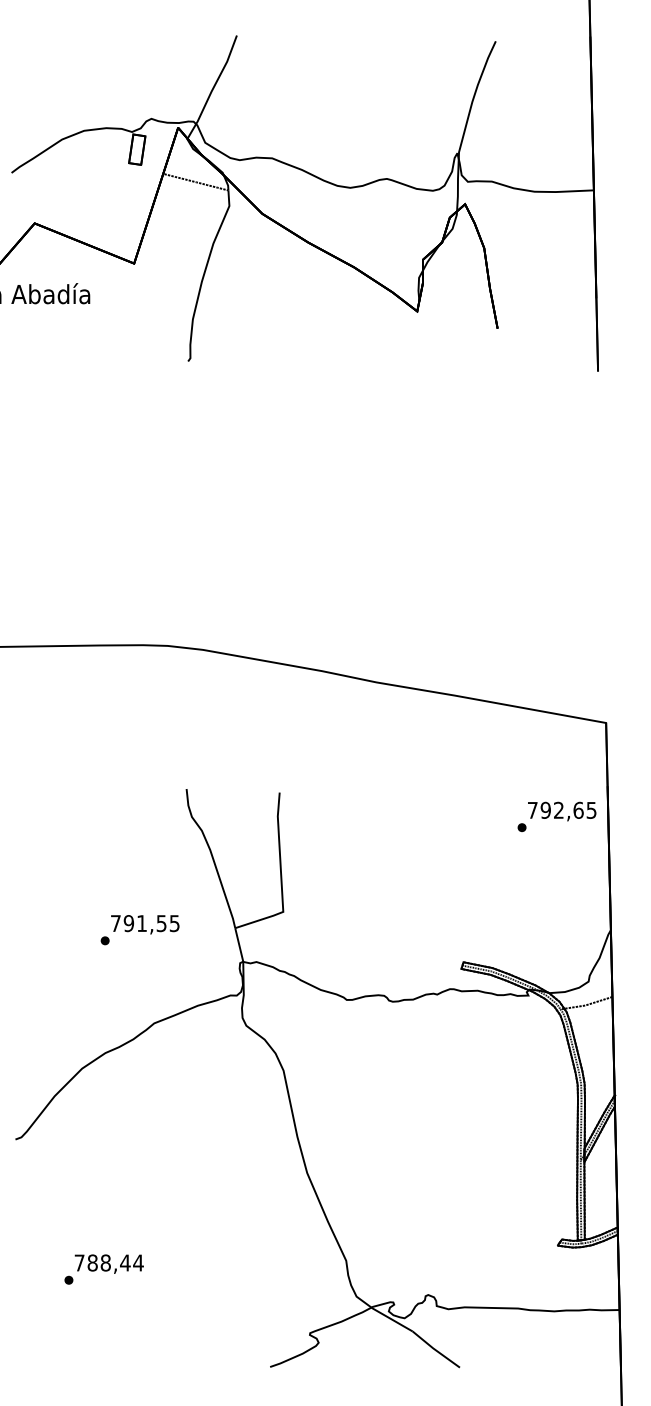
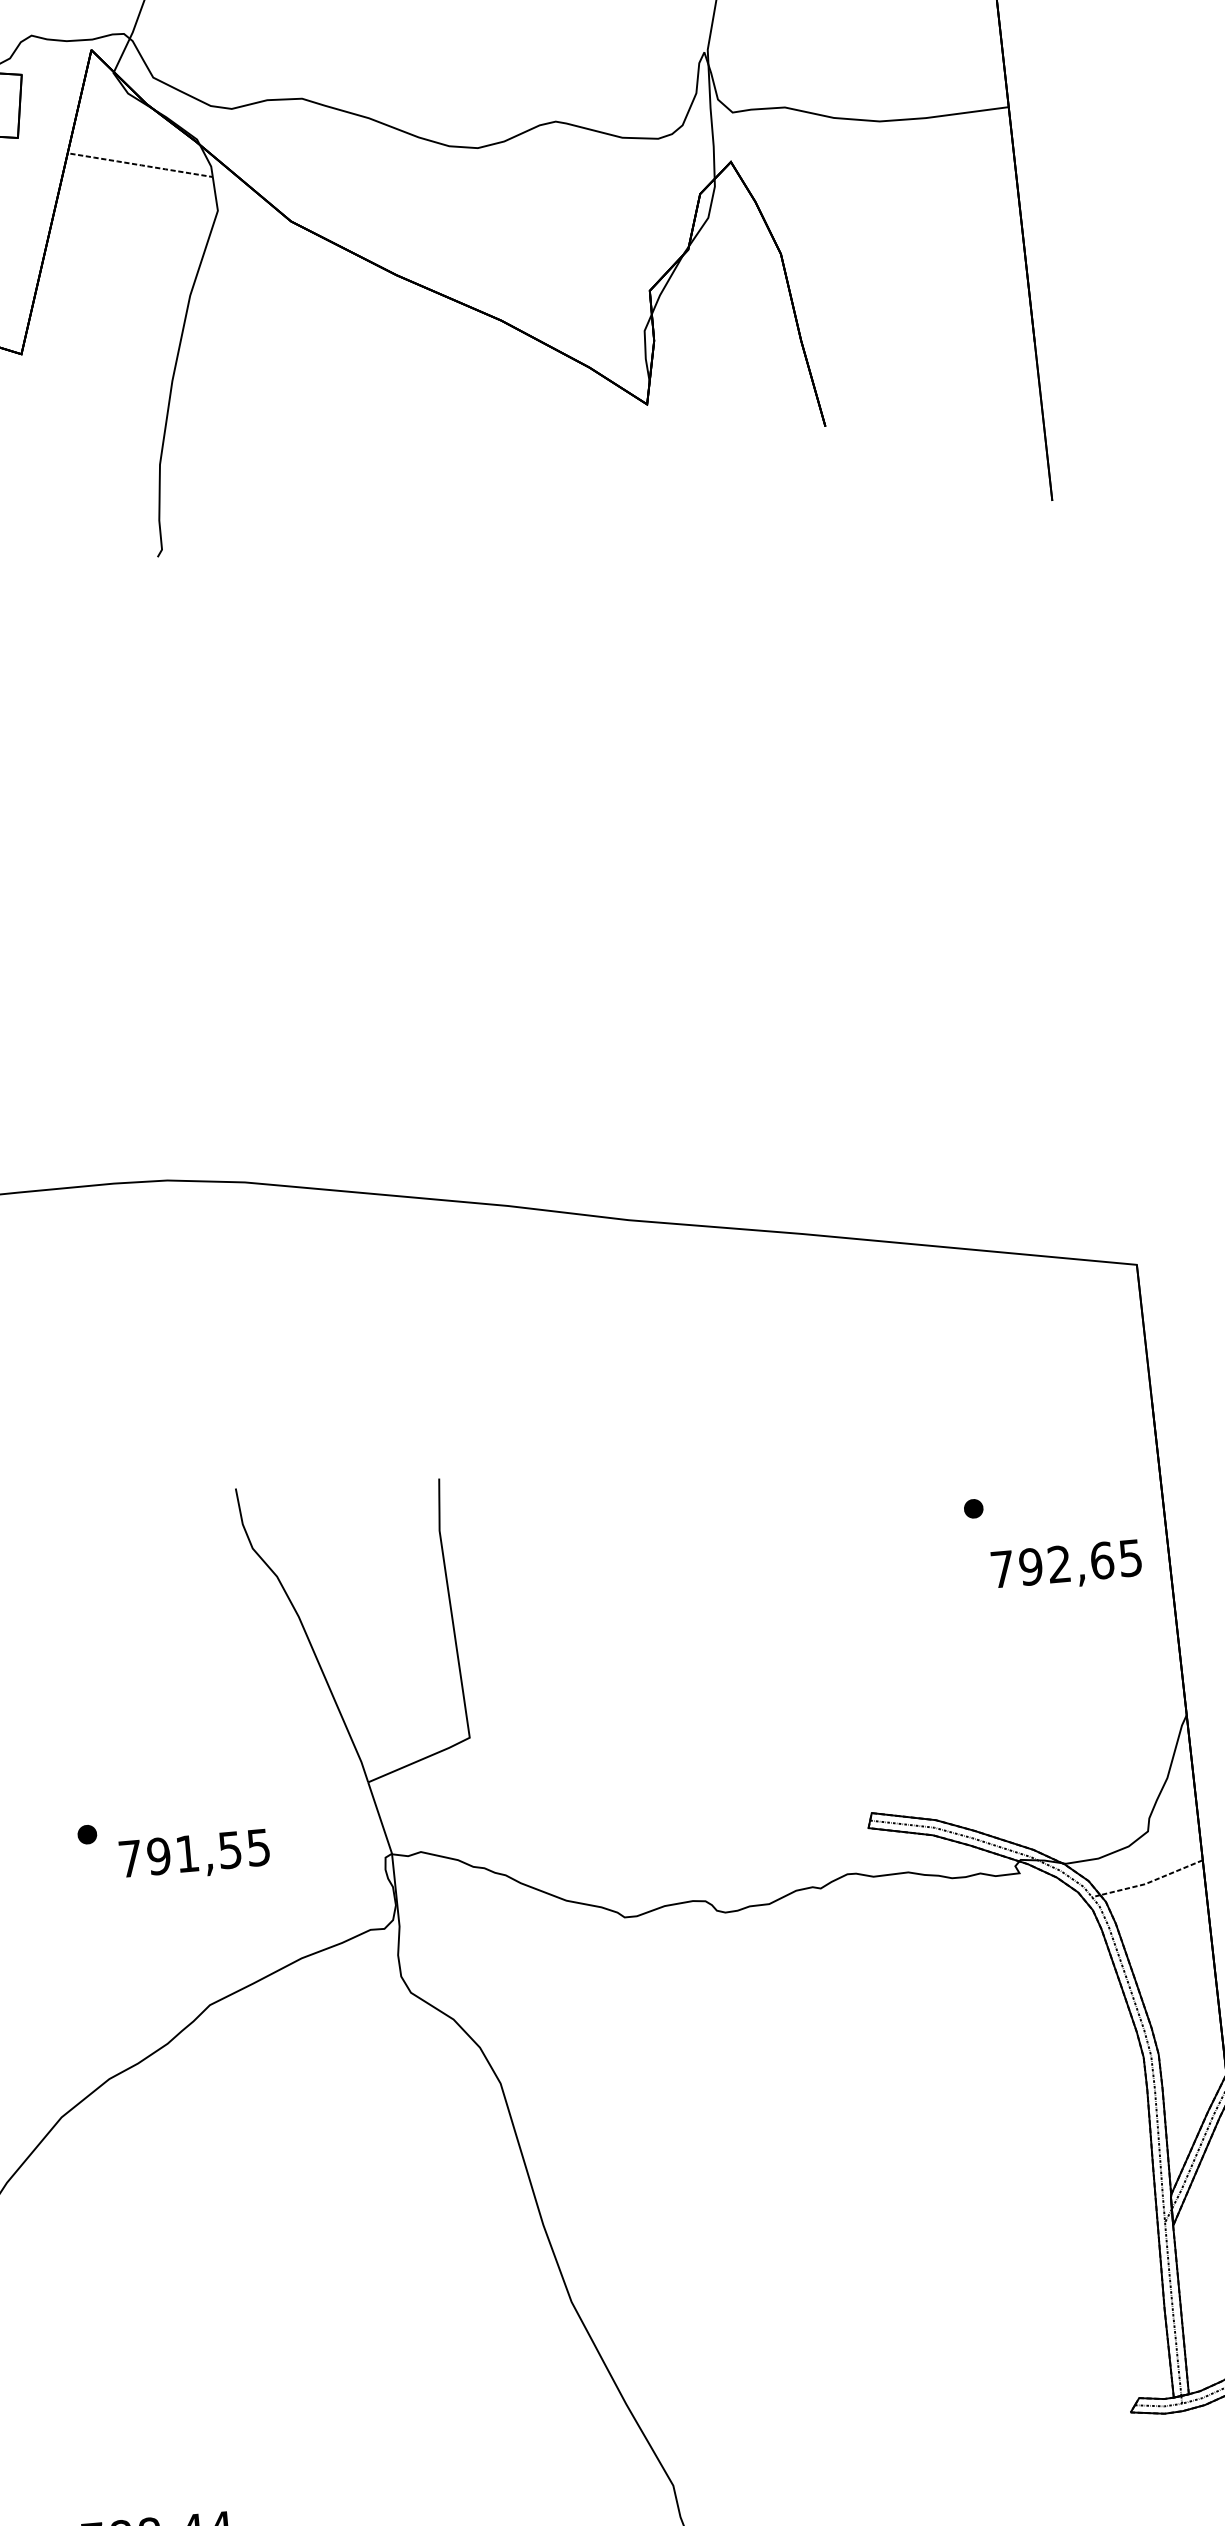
text: (562, 811) -> (1067, 1566), moved
text: (145, 924) -> (195, 1855), moved

